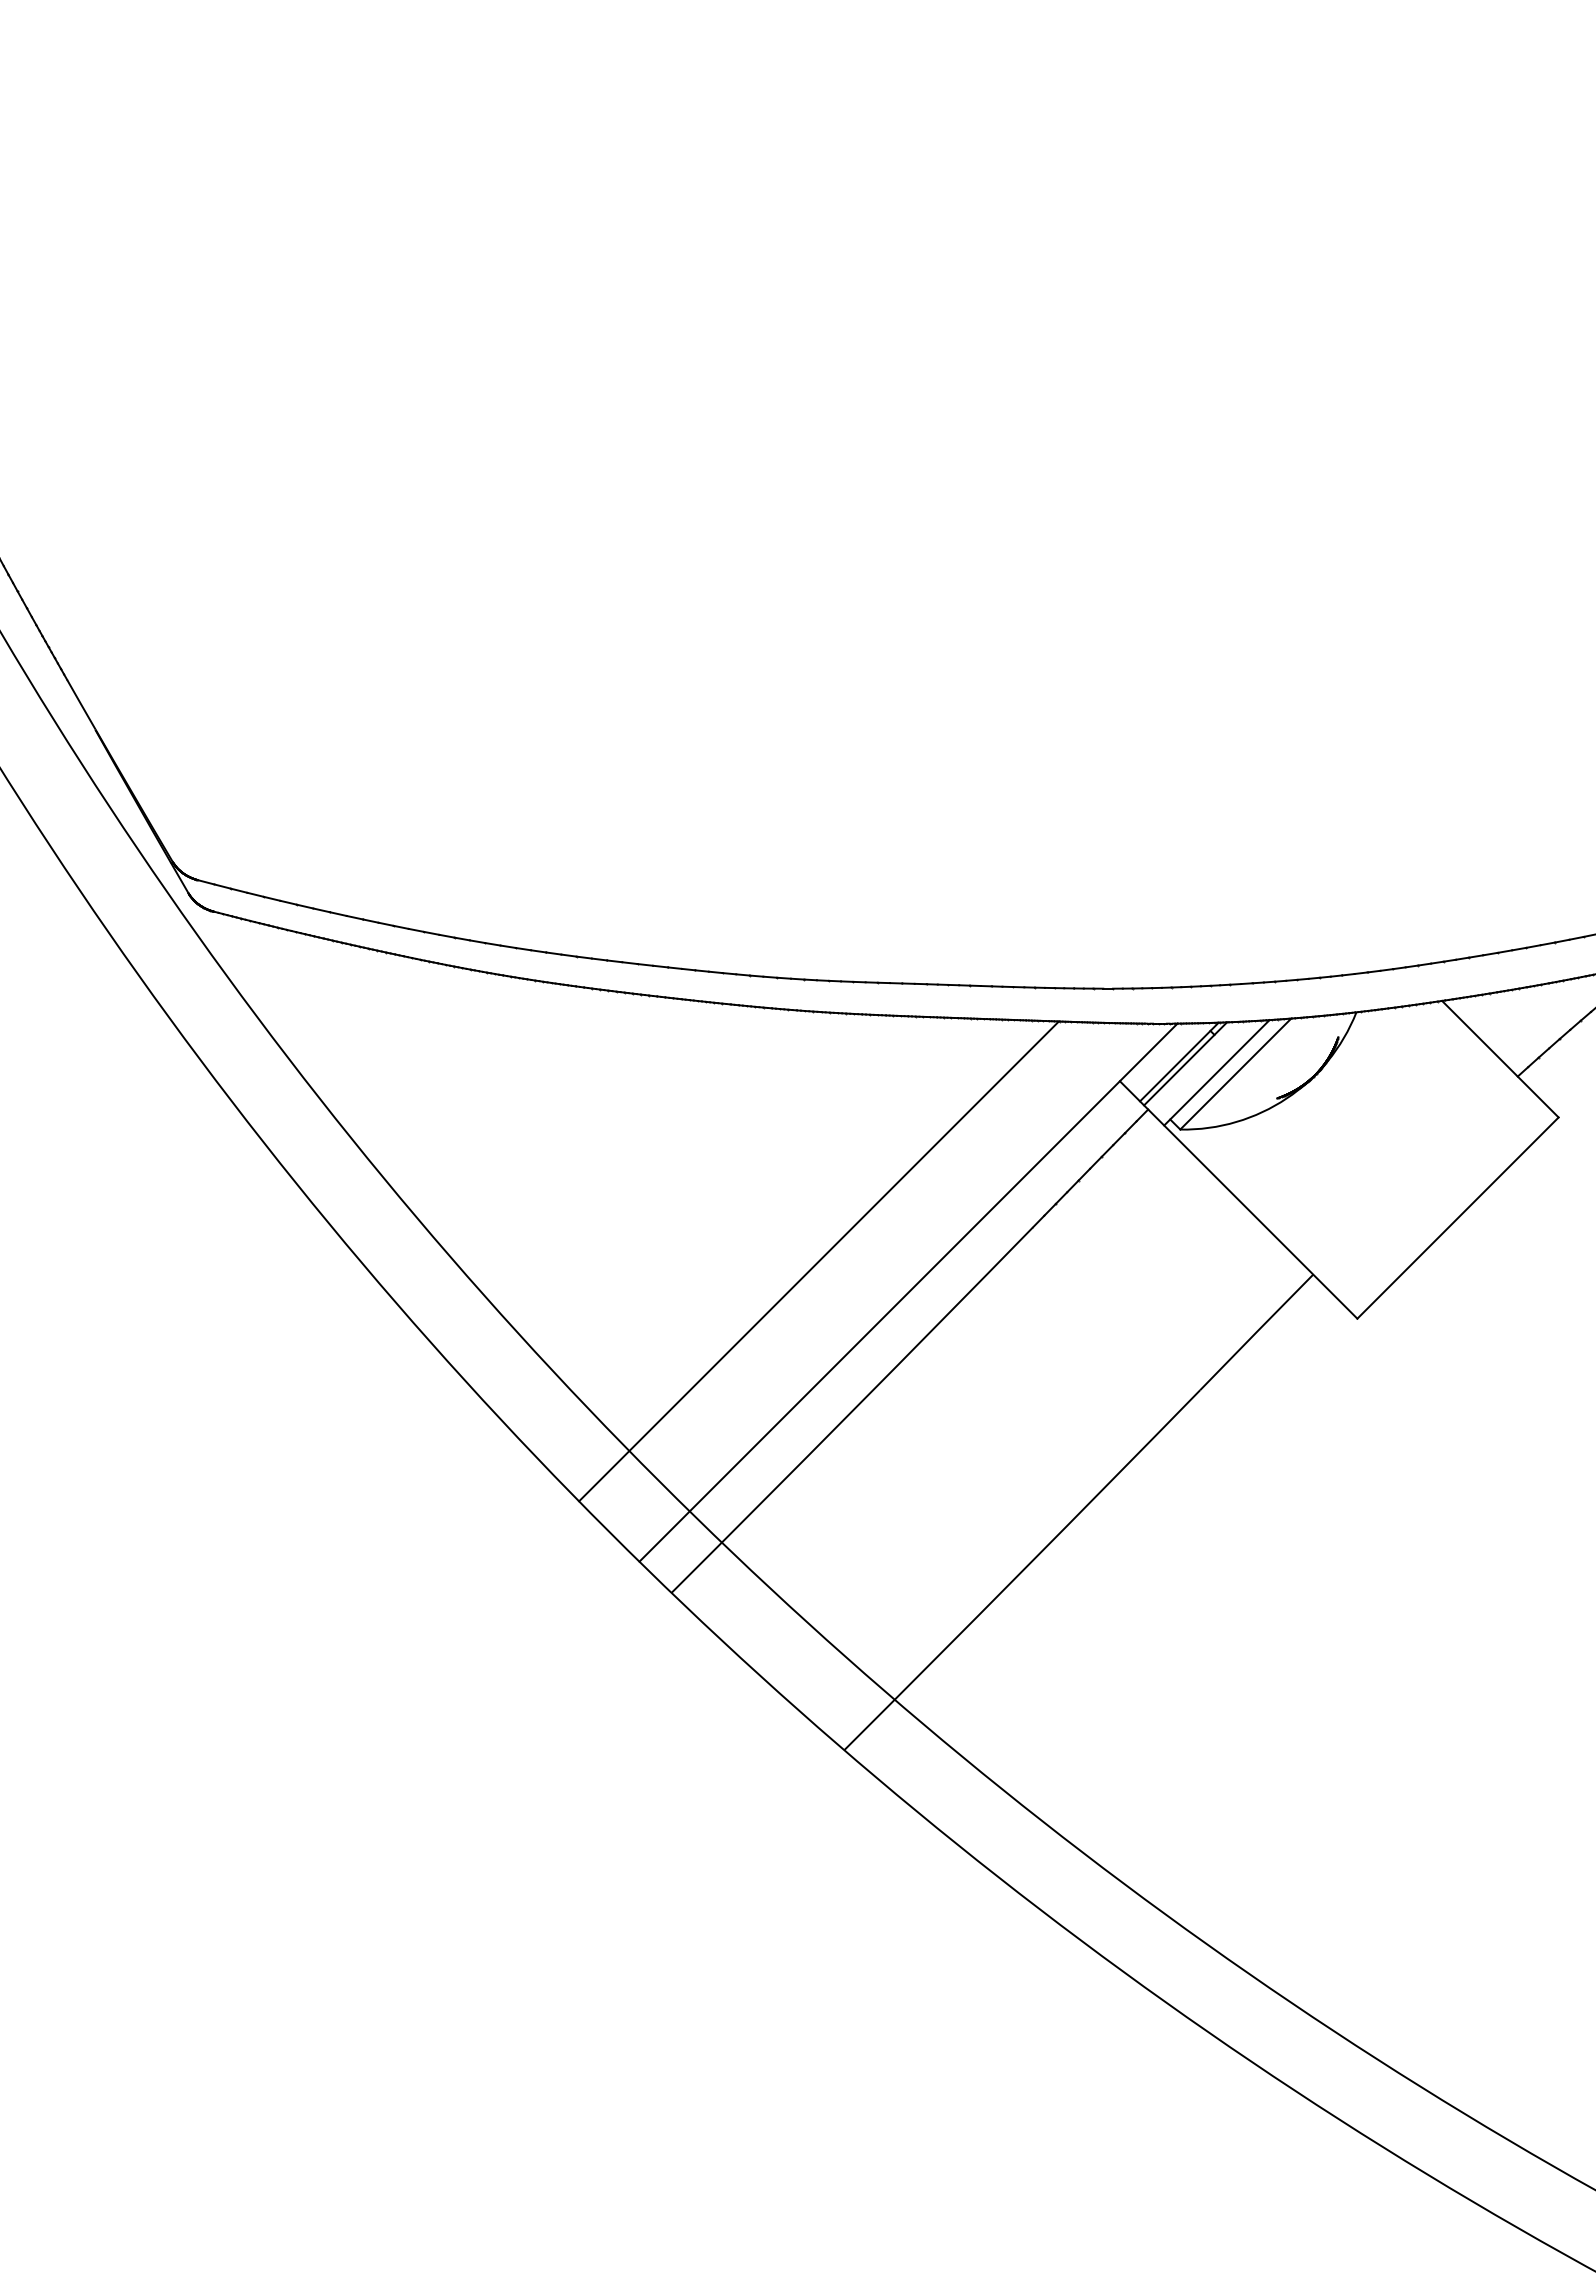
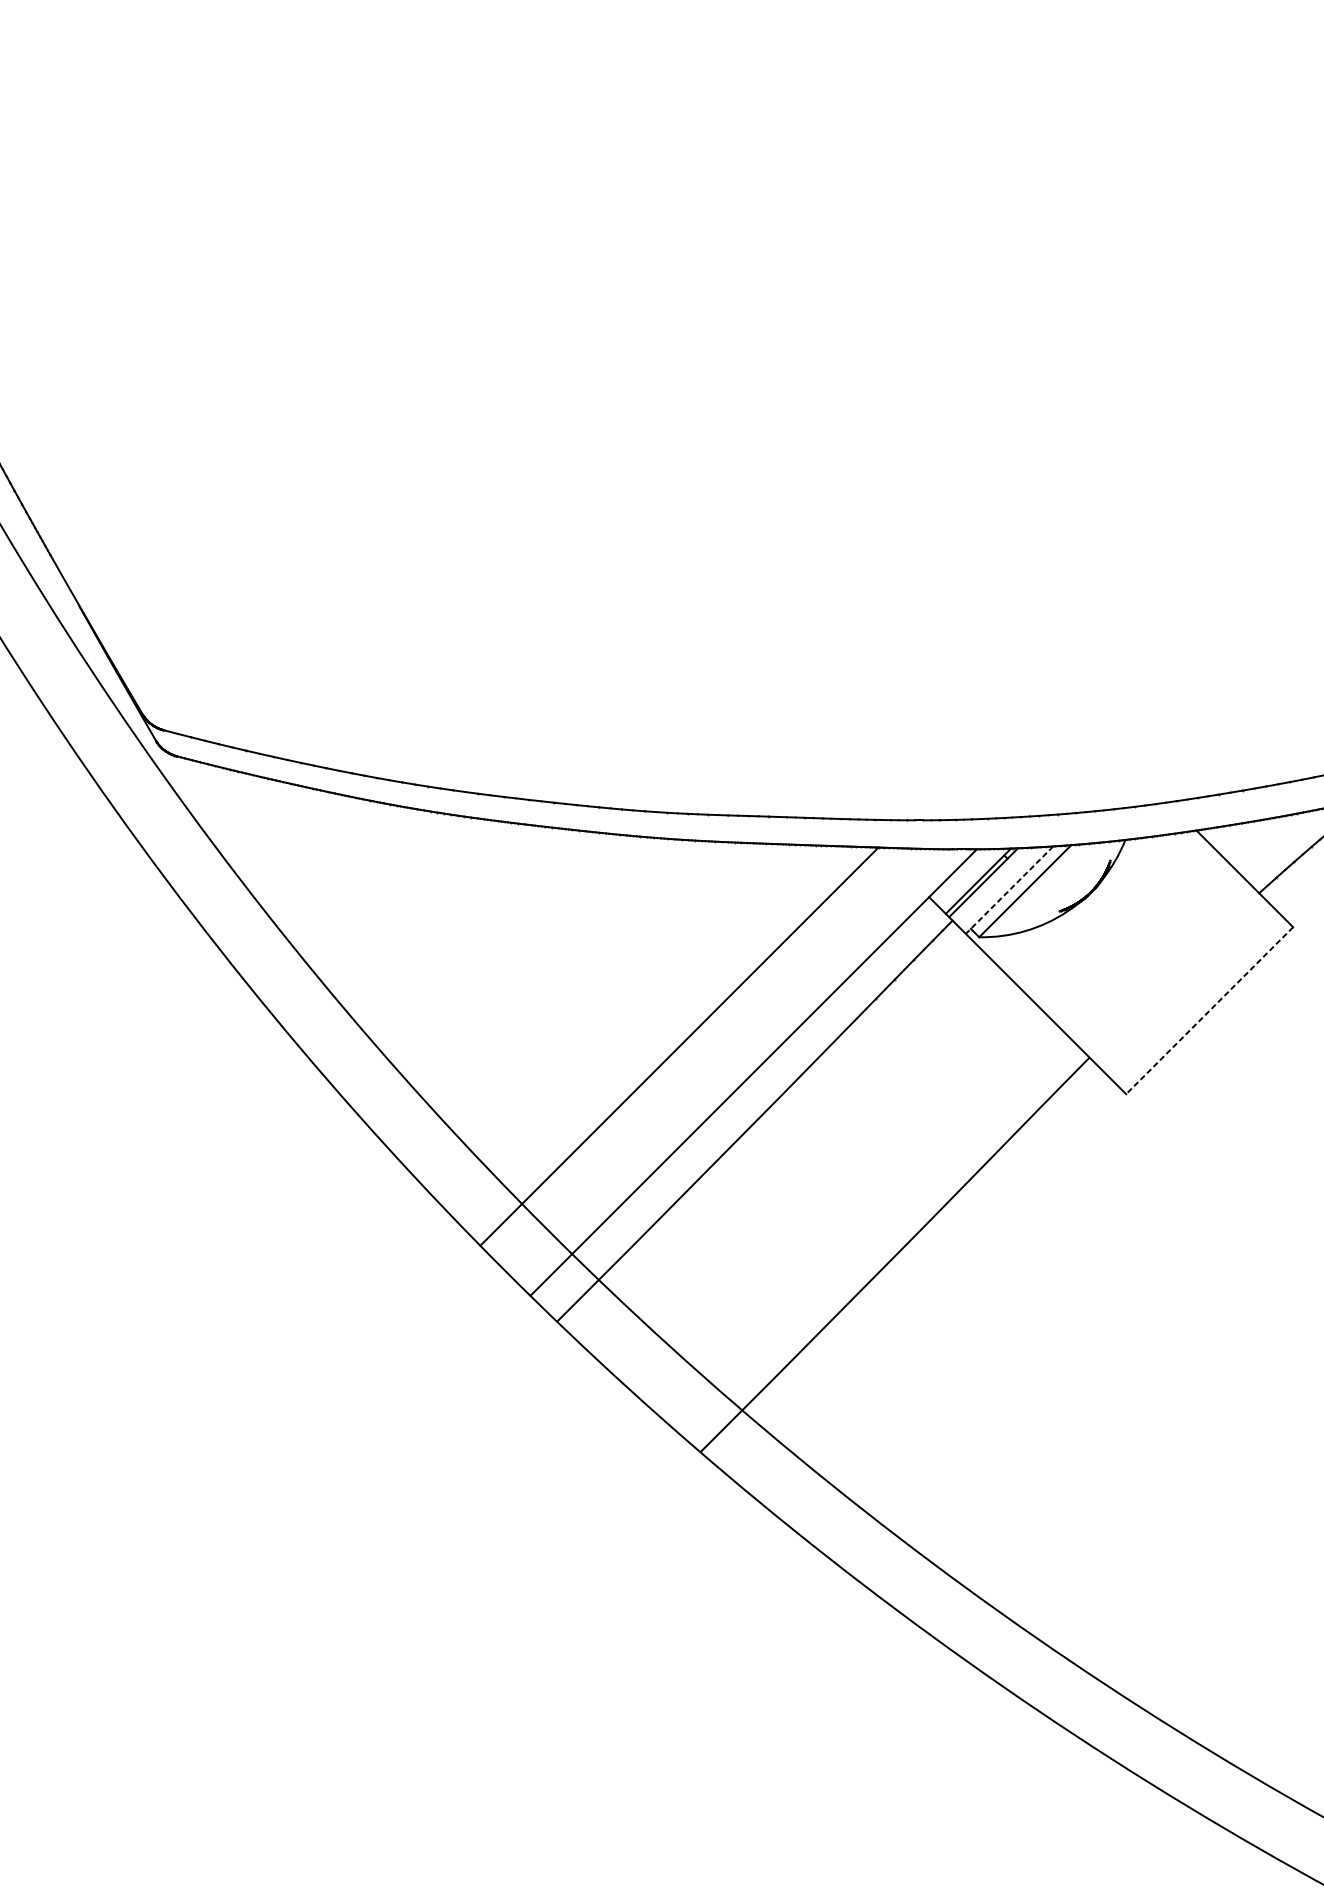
line: (1216, 1072) -> (1009, 889), solid -> dashed
line: (1457, 1218) -> (1209, 1011), solid -> dashed

